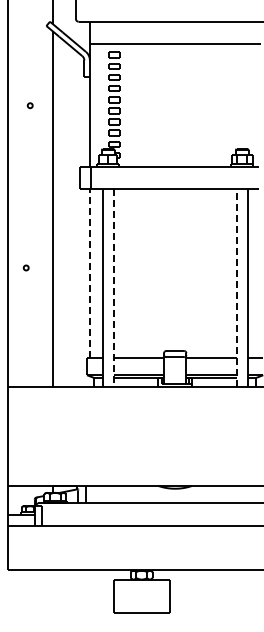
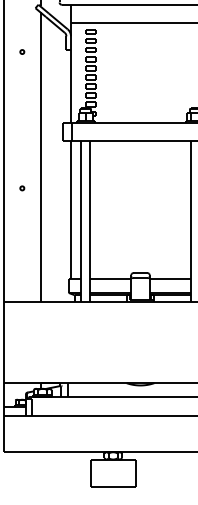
part: (29, 105) -> (21, 51), moved
part: (25, 267) -> (21, 188), moved
line: (90, 273) -> (71, 210), dashed -> solid
line: (113, 287) -> (90, 221), dashed -> solid
line: (236, 287) -> (190, 221), dashed -> solid

